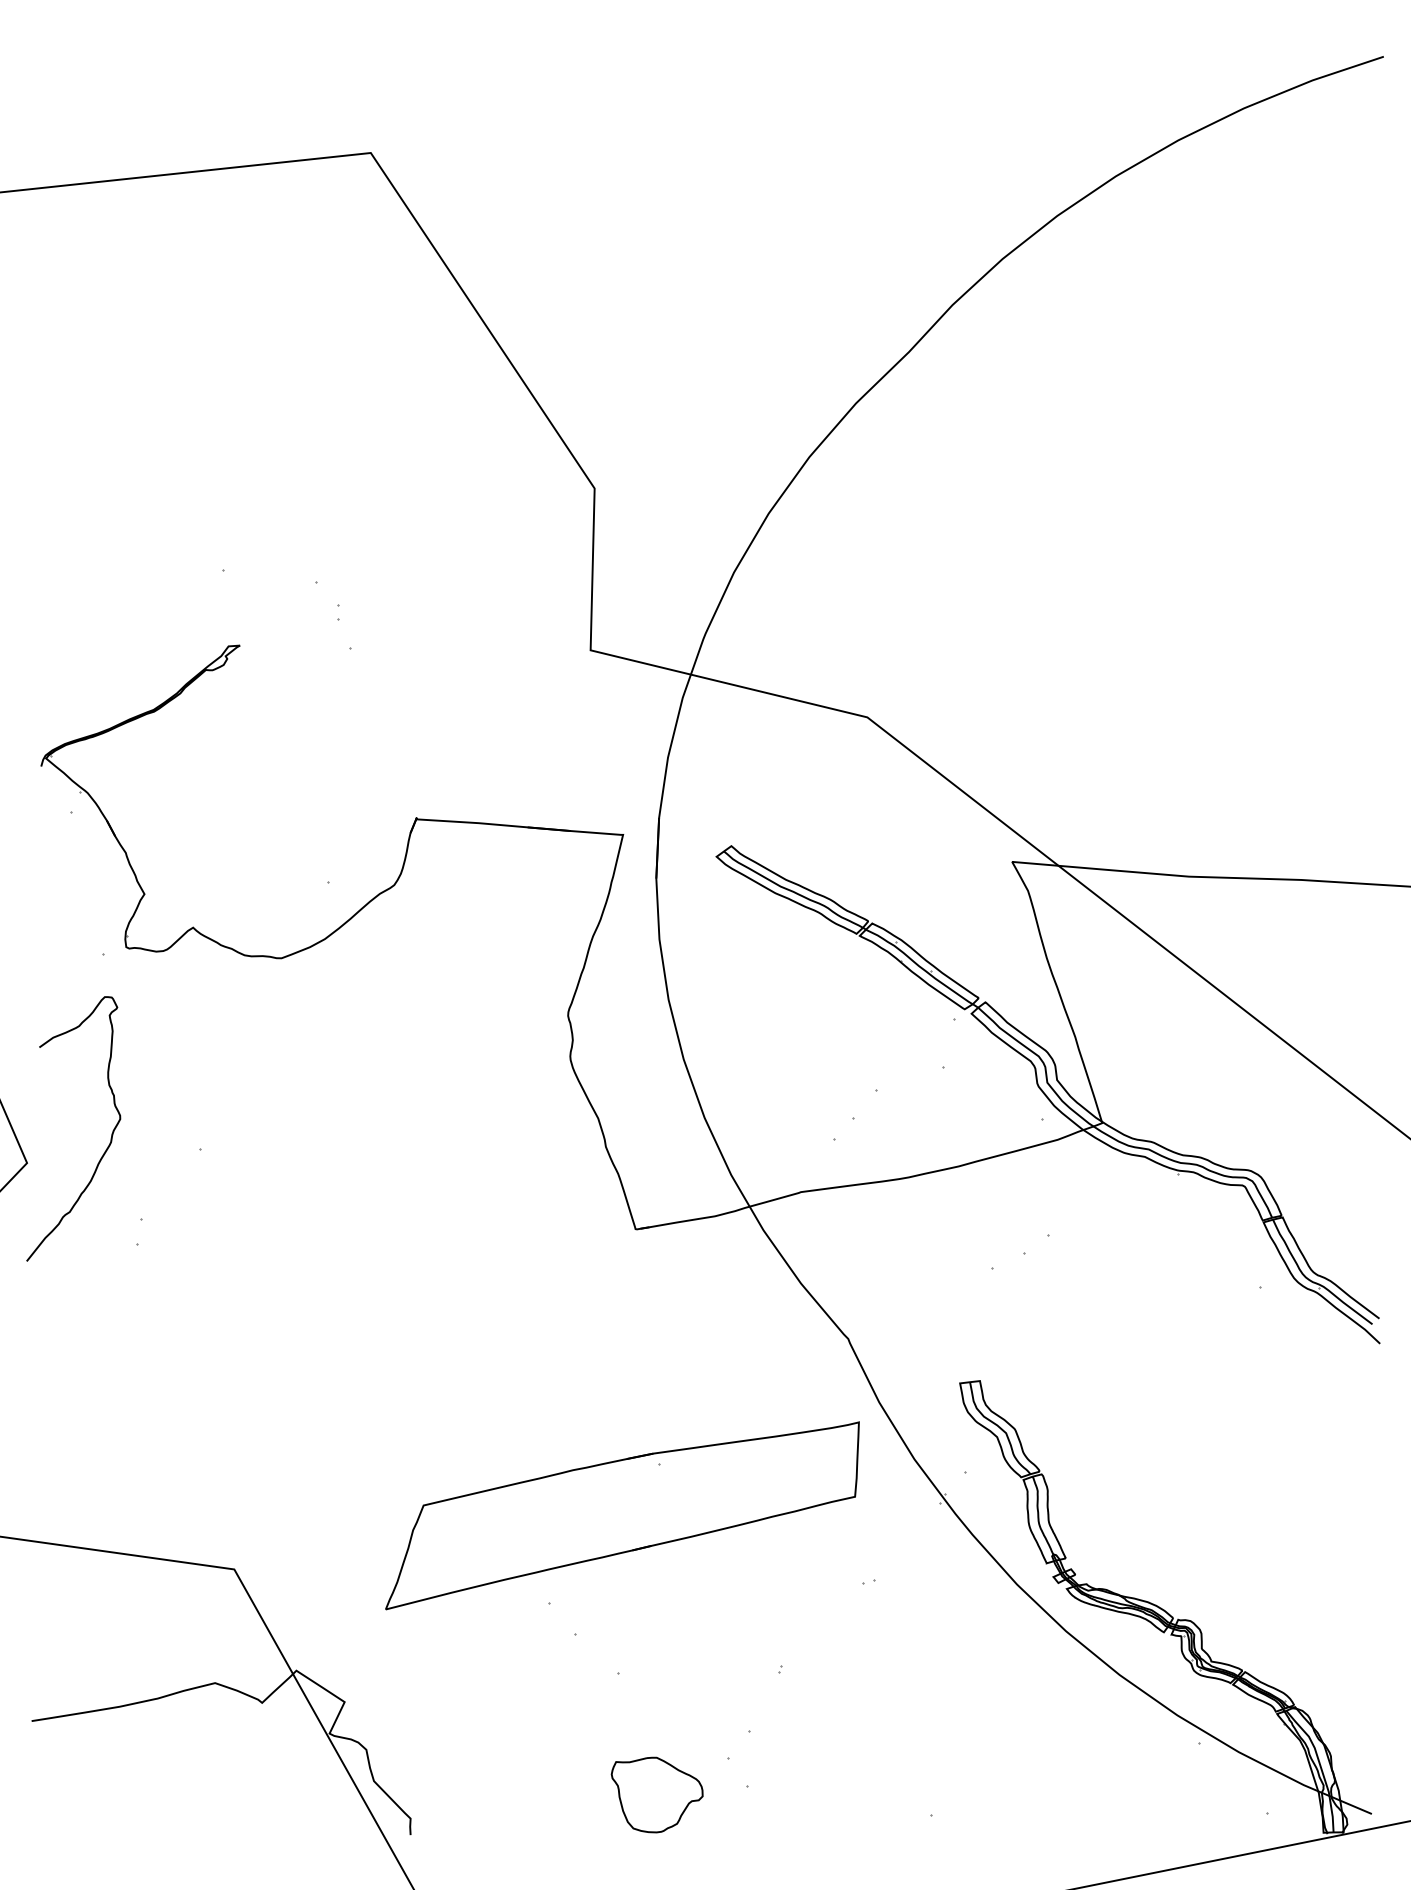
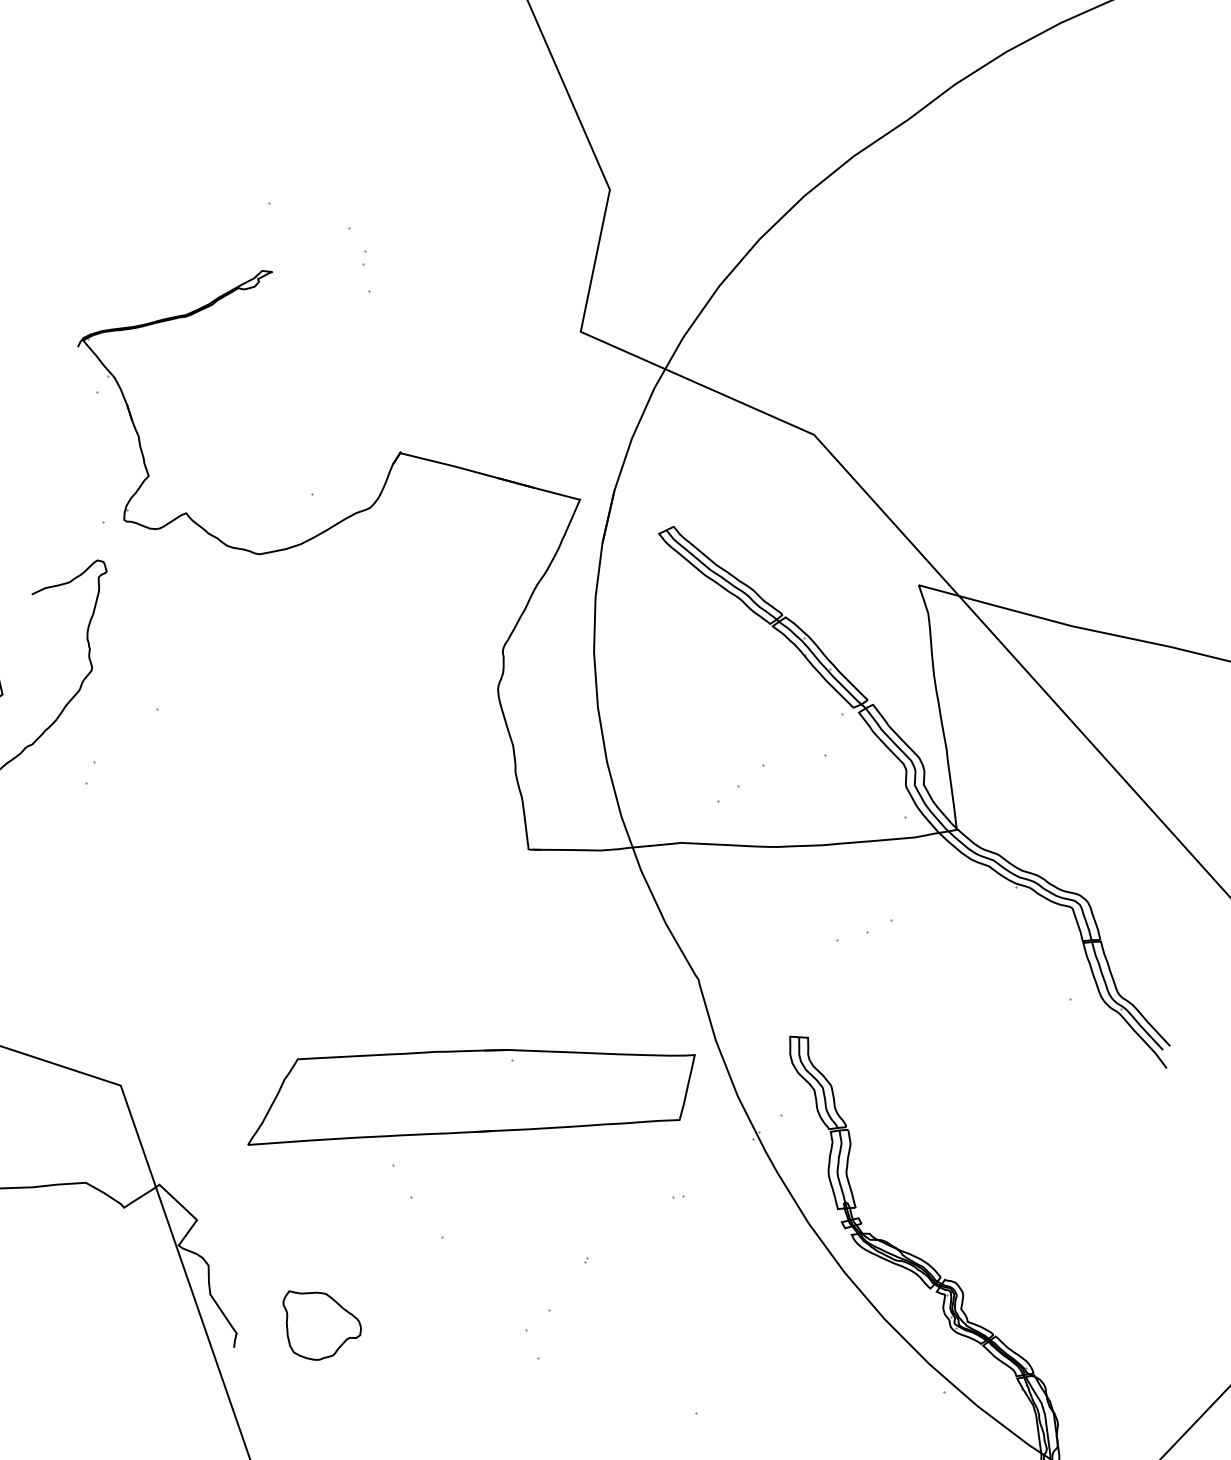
part: (656, 1794) -> (319, 1326), moved

